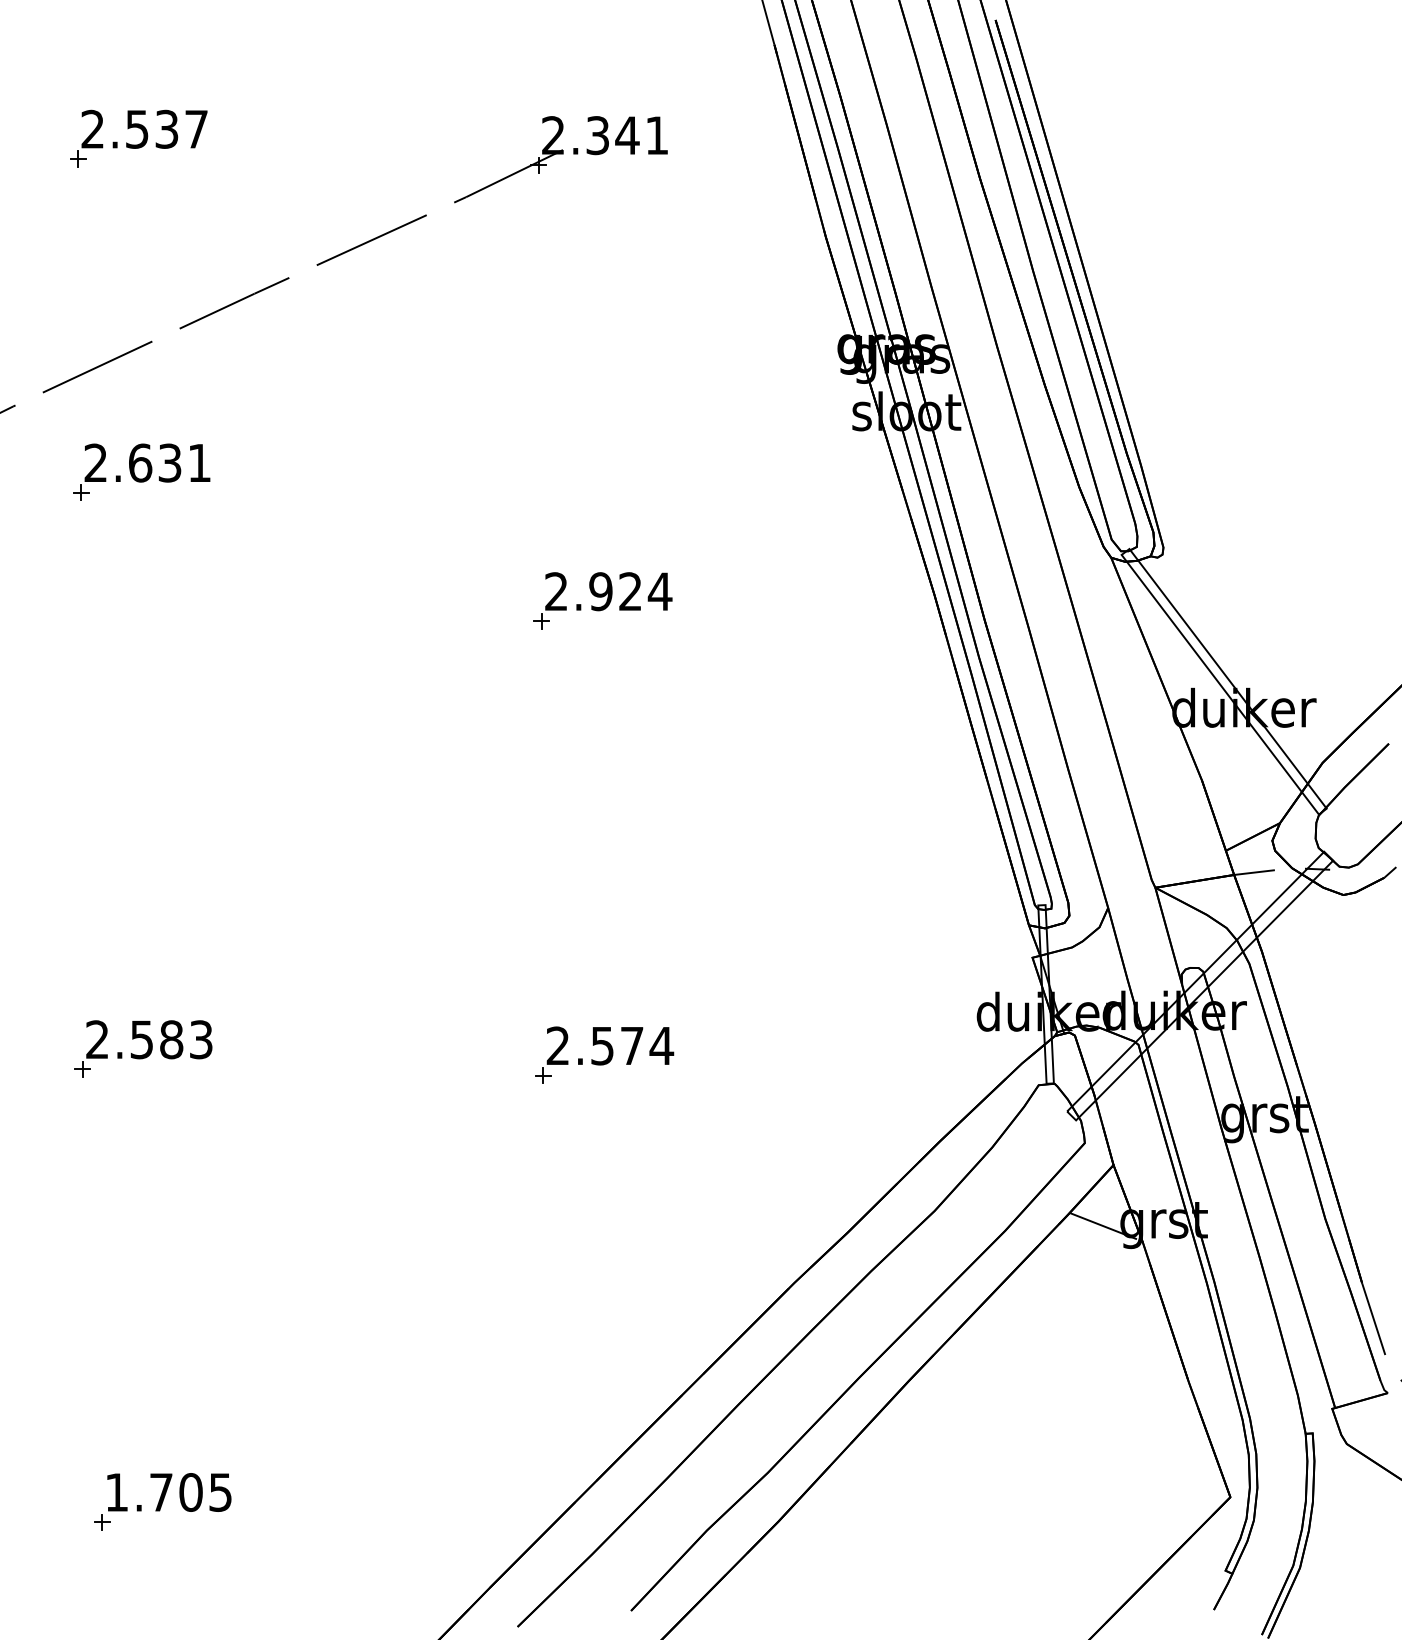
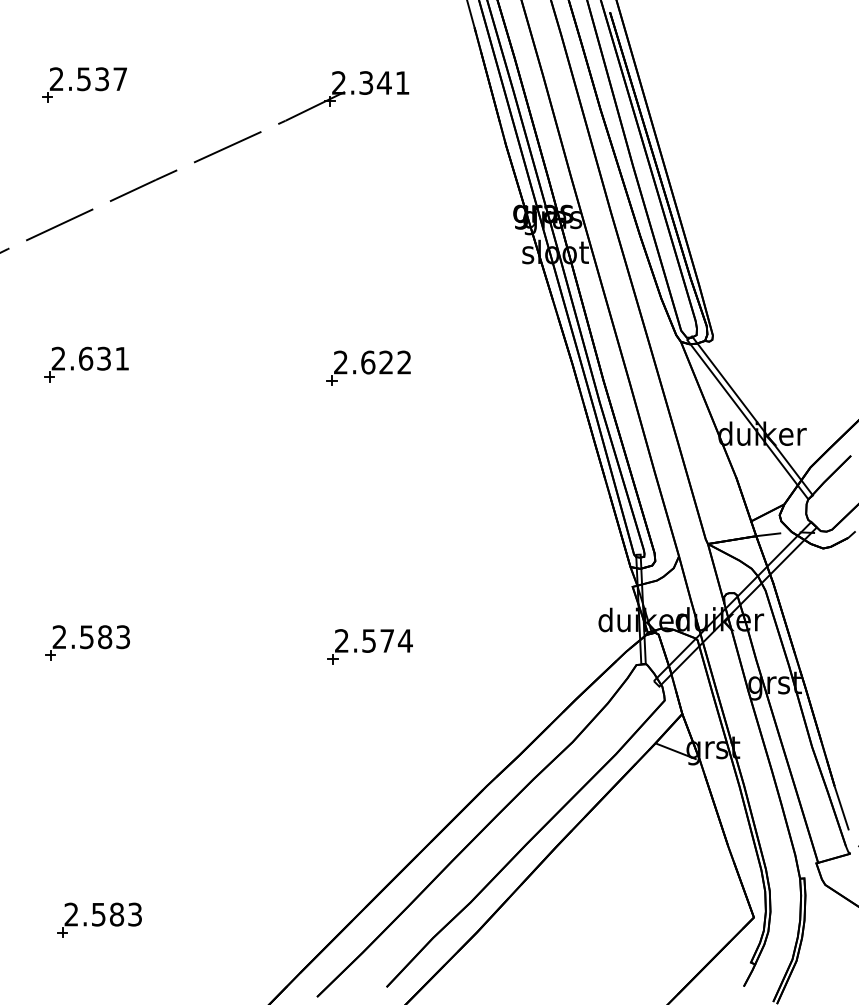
part: (141, 472) -> (86, 364), moved
text: (630, 591) -> (386, 362), 2.924 -> 2.622
text: (167, 1492) -> (102, 914), 1.705 -> 2.583

